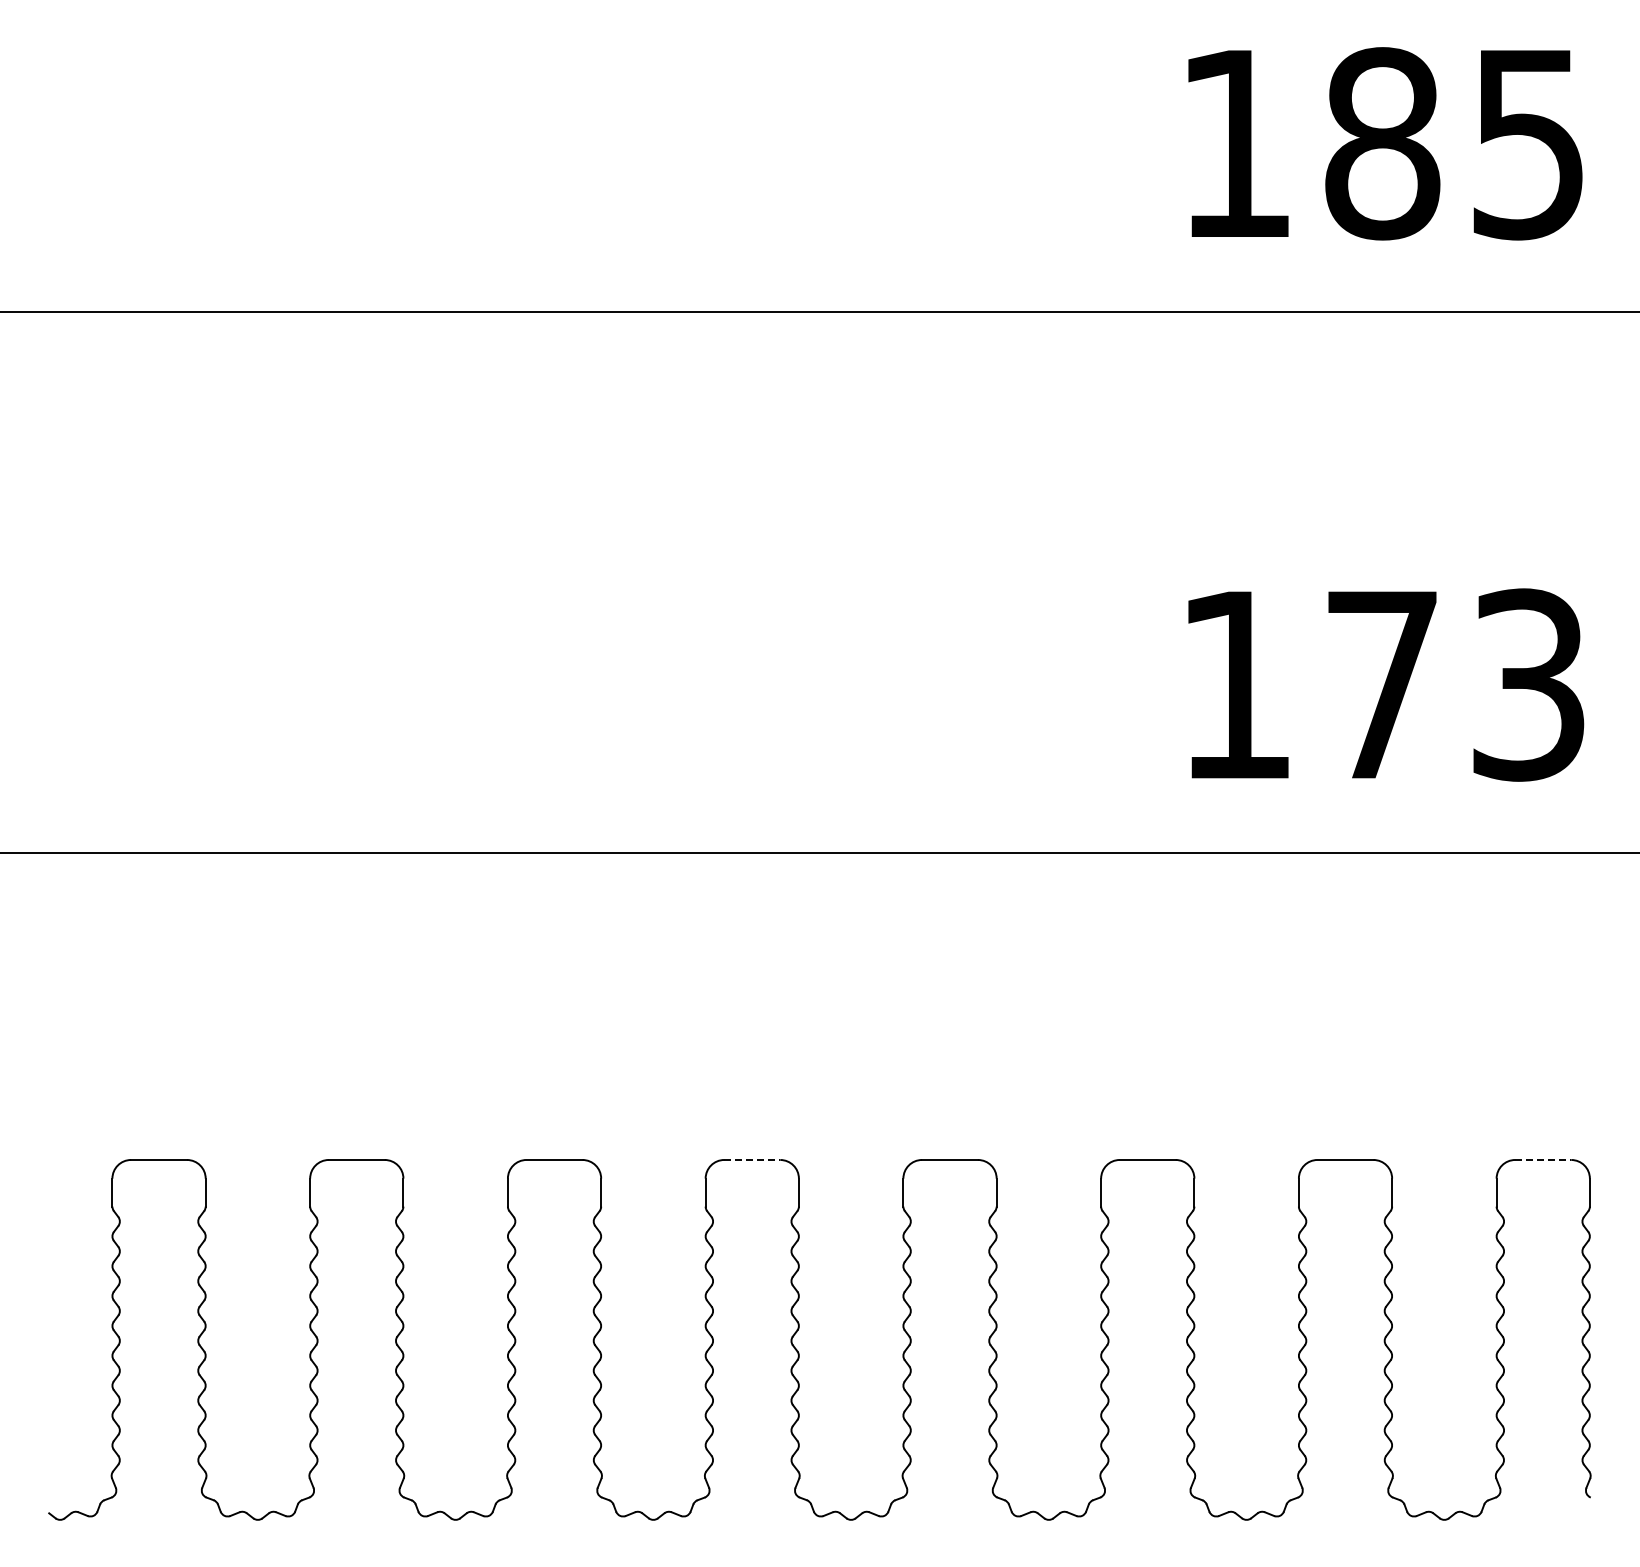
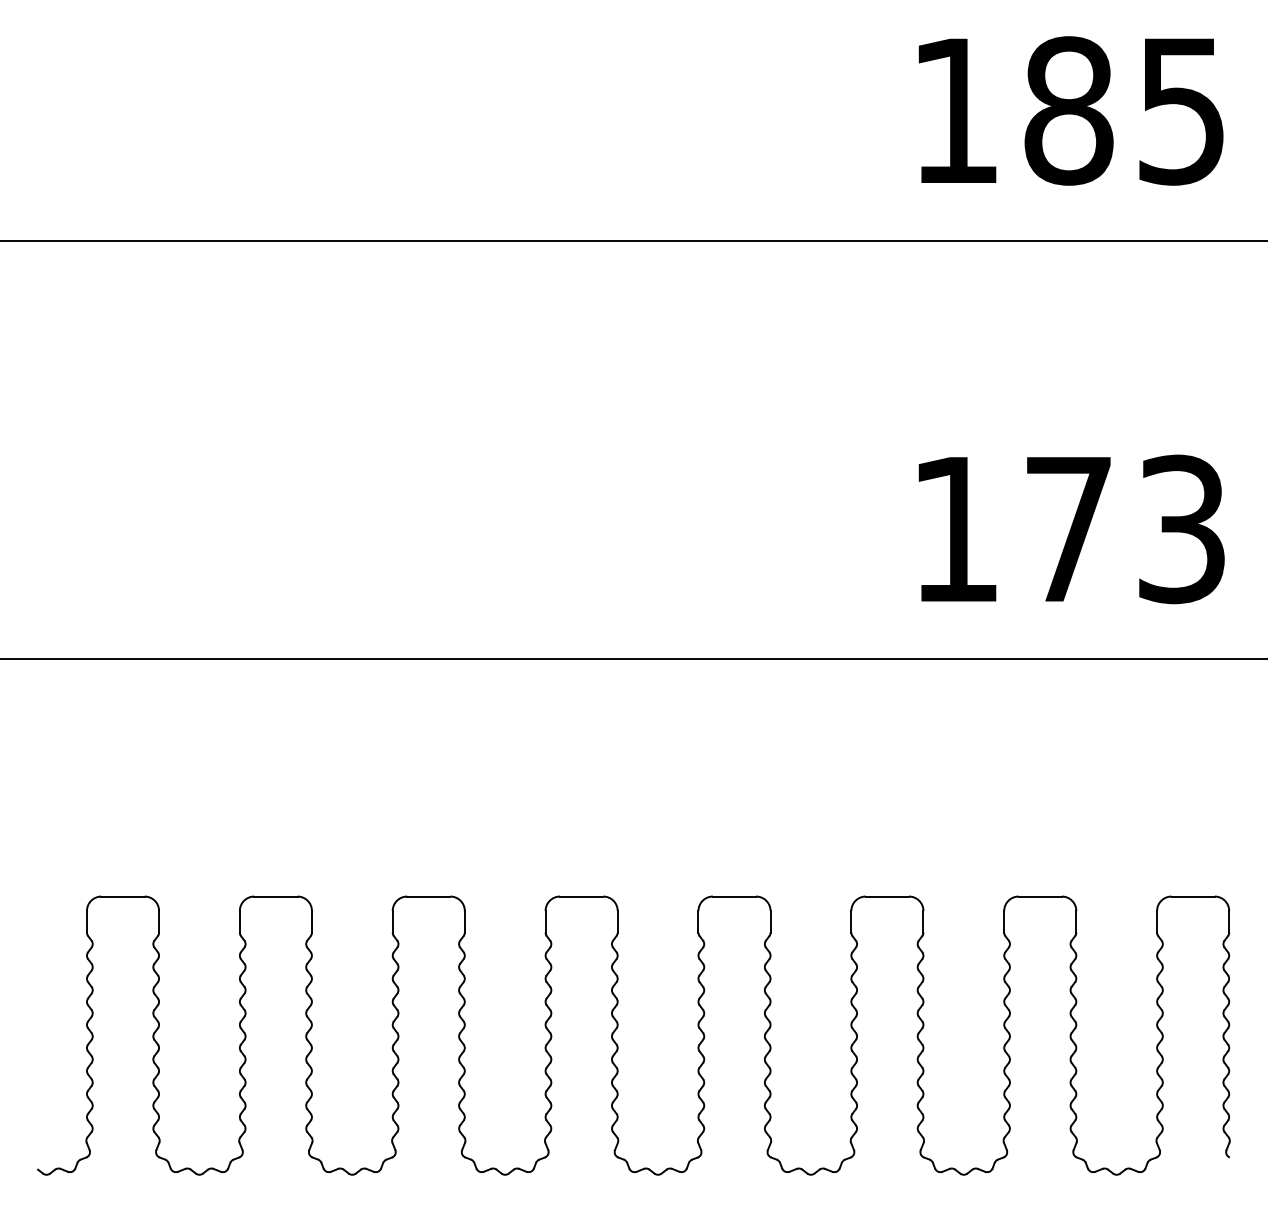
line: (752, 1159) -> (581, 896), dashed -> solid
line: (1543, 1159) -> (1193, 896), dashed -> solid

